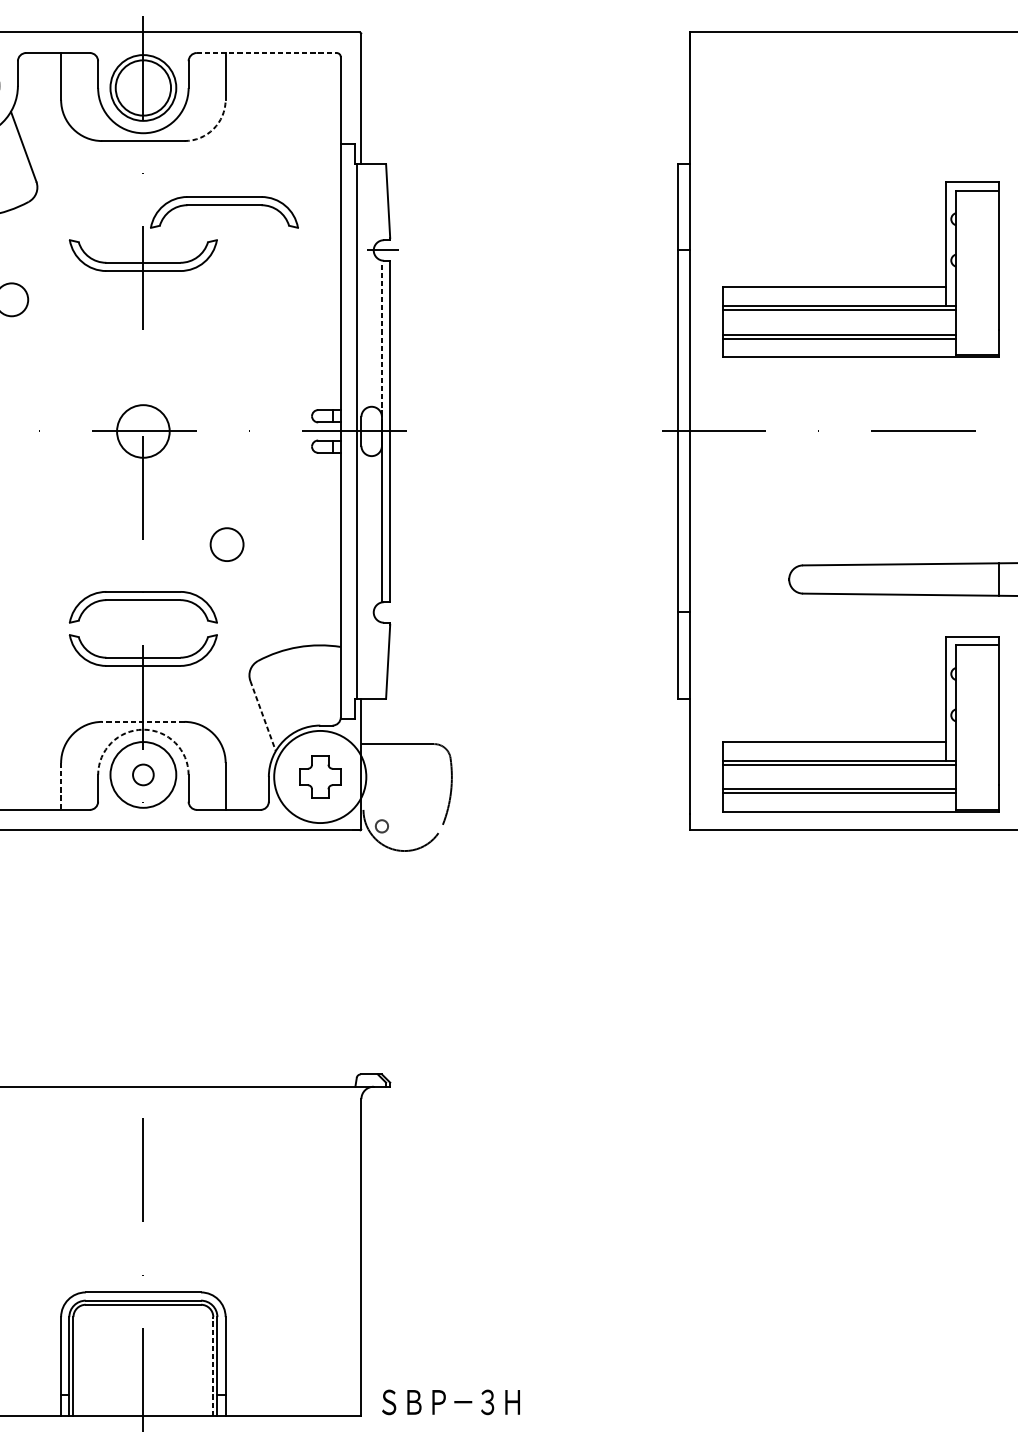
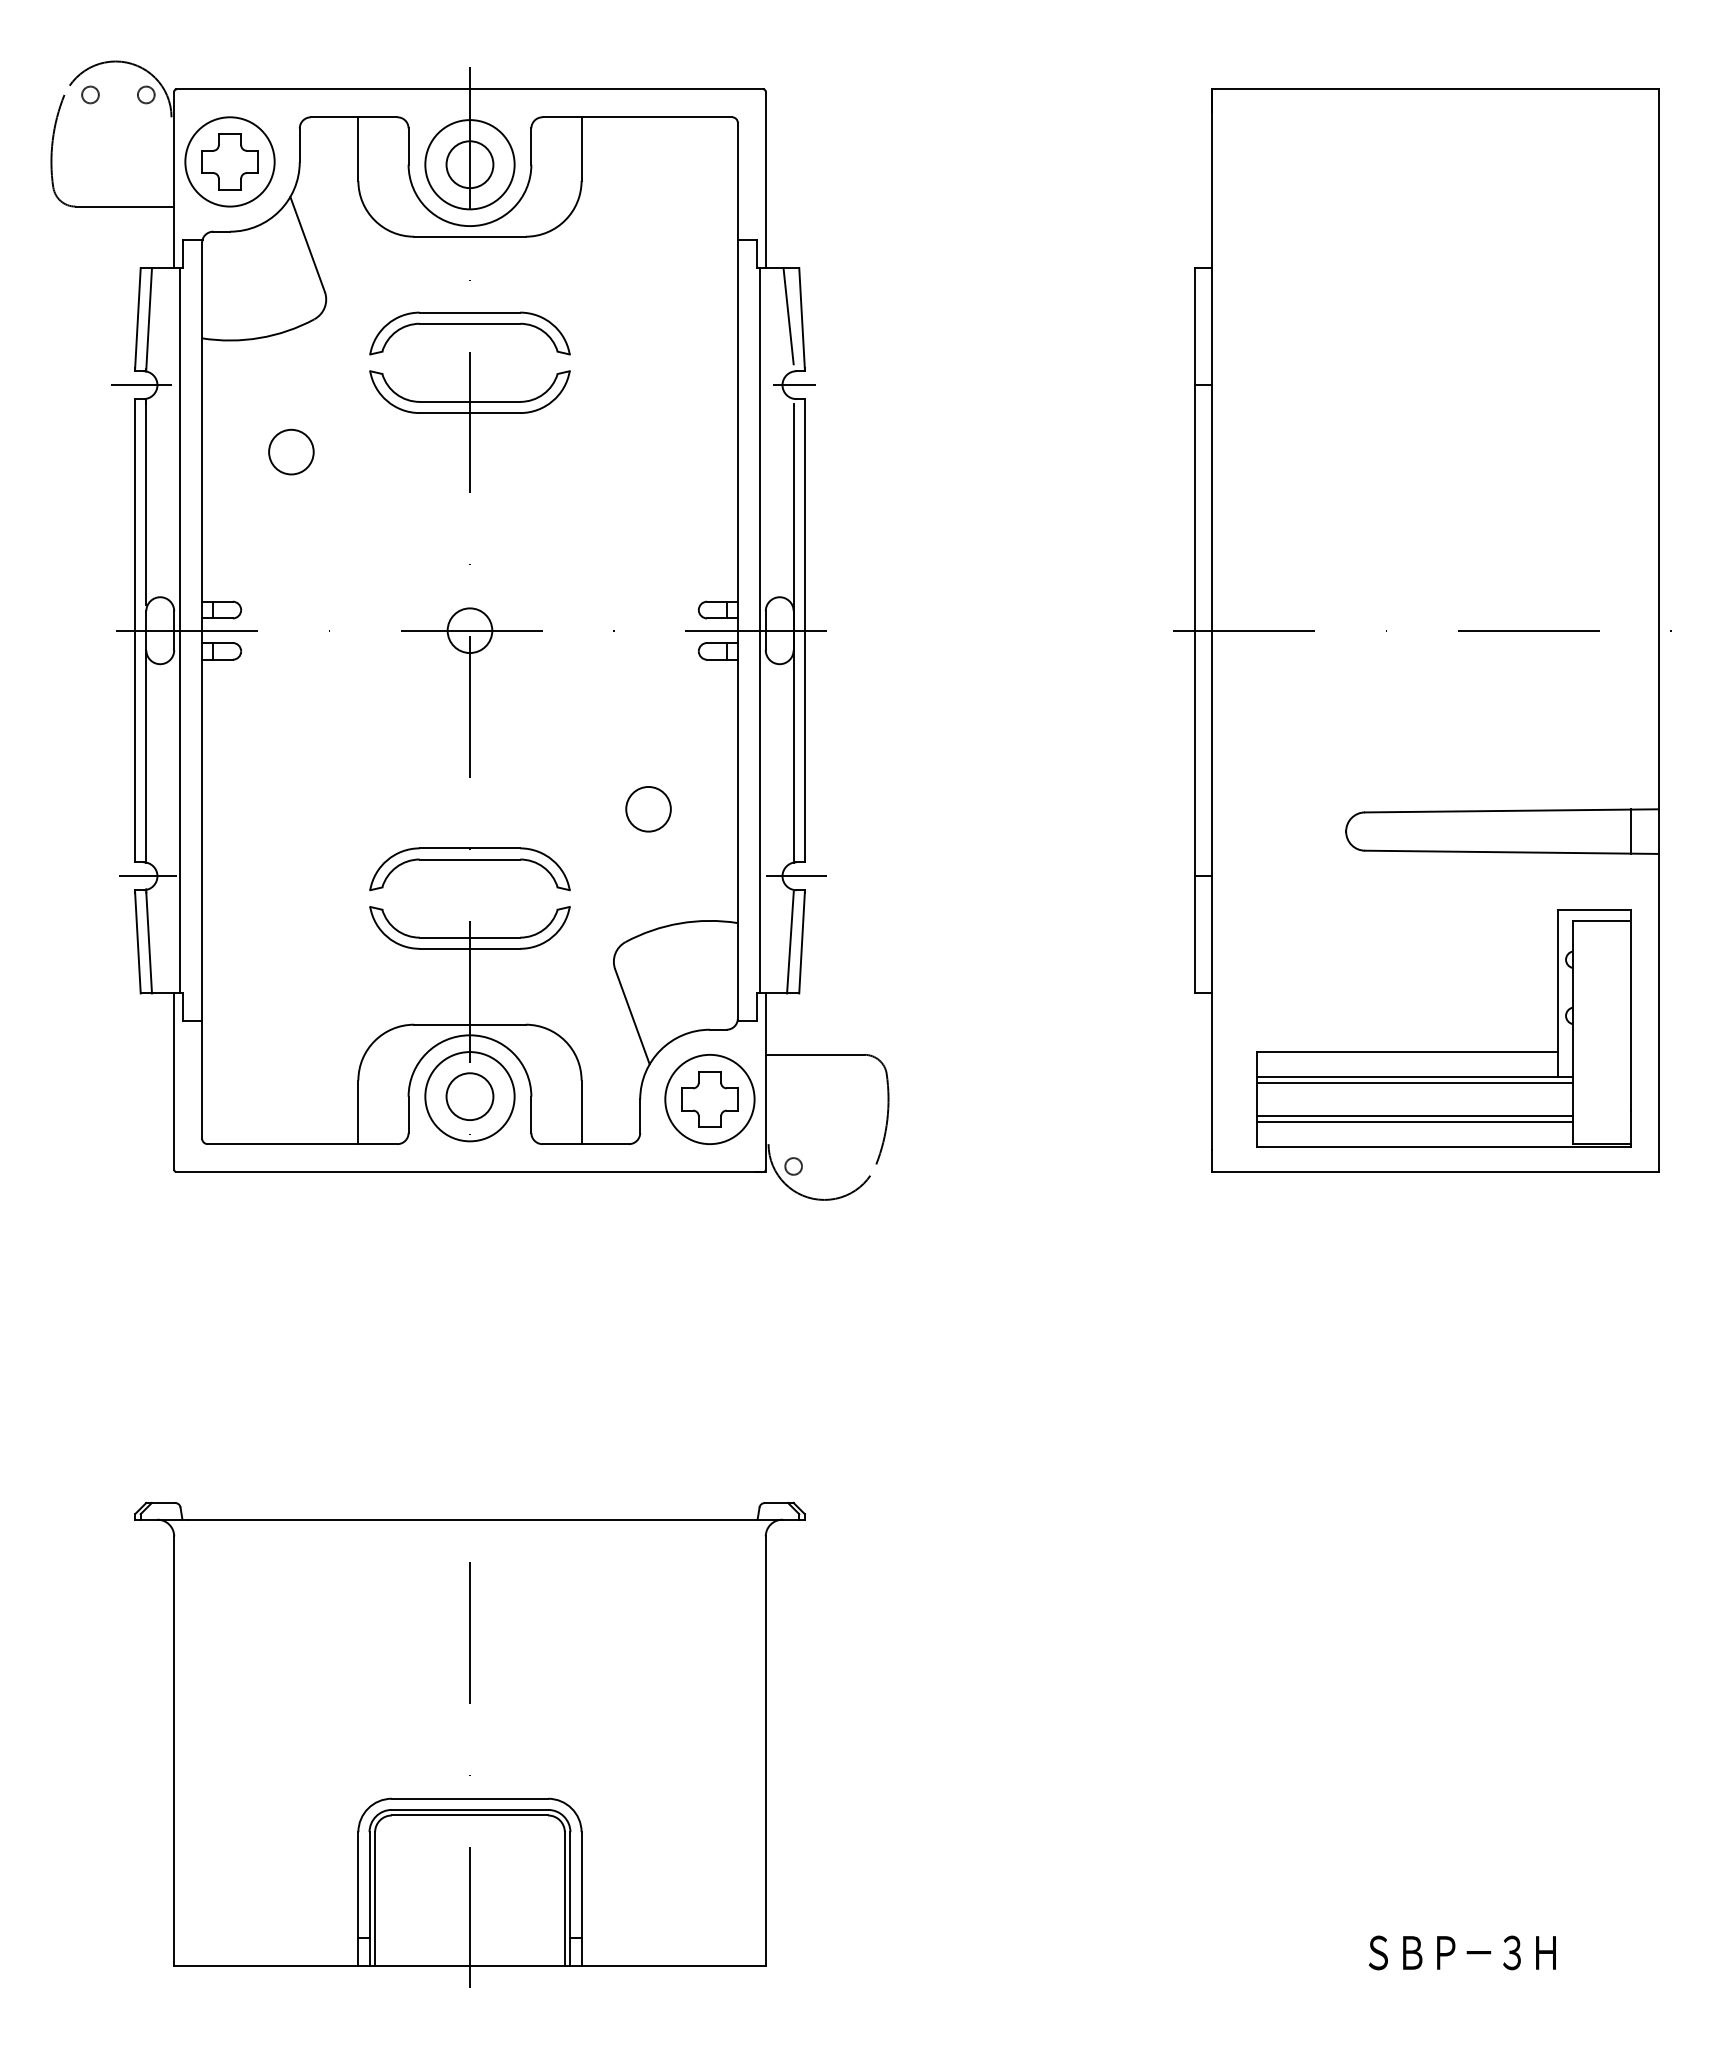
line: (266, 53) -> (637, 117), dashed -> solid
circle: (143, 87) -> (469, 164), size x0.62
arc: (213, 129) -> (565, 220), dashed -> solid
line: (378, 199) -> (788, 315), added
part: (224, 205) -> (469, 324), moved
part: (860, 286) -> (1443, 434), removed
line: (381, 343) -> (793, 511), dashed -> solid
circle: (143, 431) -> (469, 630), size x0.62
circle: (227, 544) -> (648, 809), moved
line: (384, 612) -> (796, 876), added
line: (379, 661) -> (790, 942), added
line: (263, 715) -> (632, 1016), dashed -> solid
line: (143, 721) -> (469, 1024), dashed -> solid
arc: (143, 729) -> (469, 1035), dashed -> solid
circle: (143, 774) -> (469, 1096), size x1.67
circle: (319, 777) -> (709, 1099), size x0.71
line: (61, 786) -> (358, 1112), dashed -> solid
line: (213, 1366) -> (564, 1899), dashed -> solid
text: (451, 1402) -> (1462, 1952), moved

